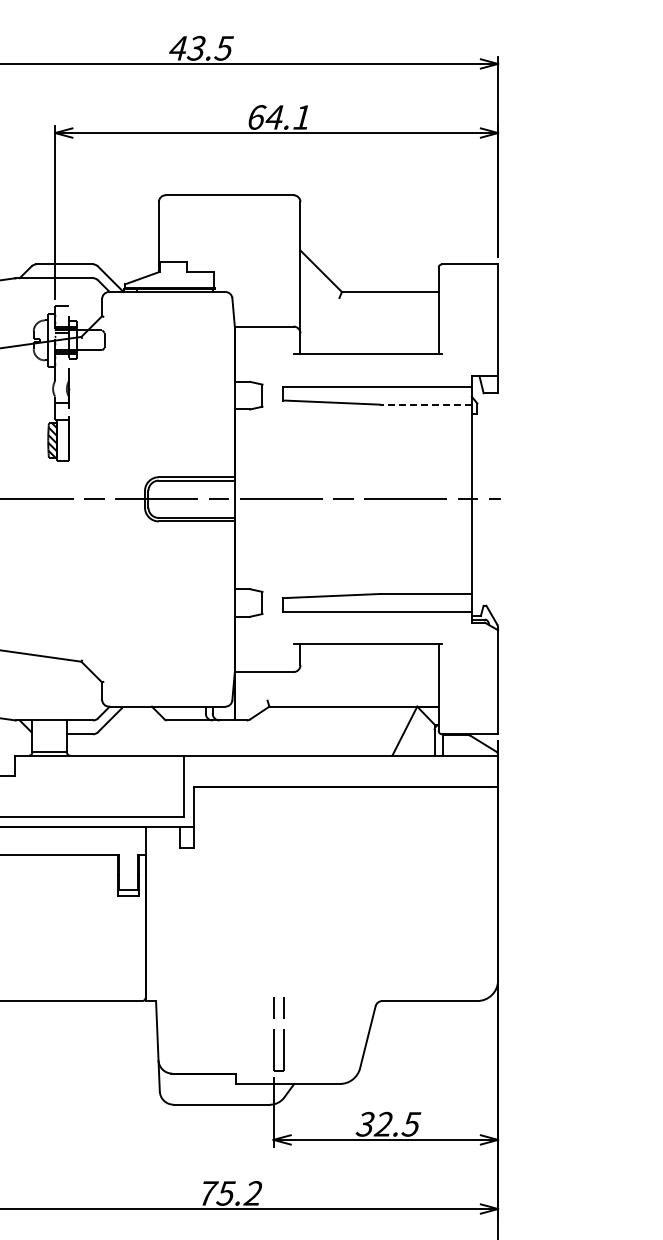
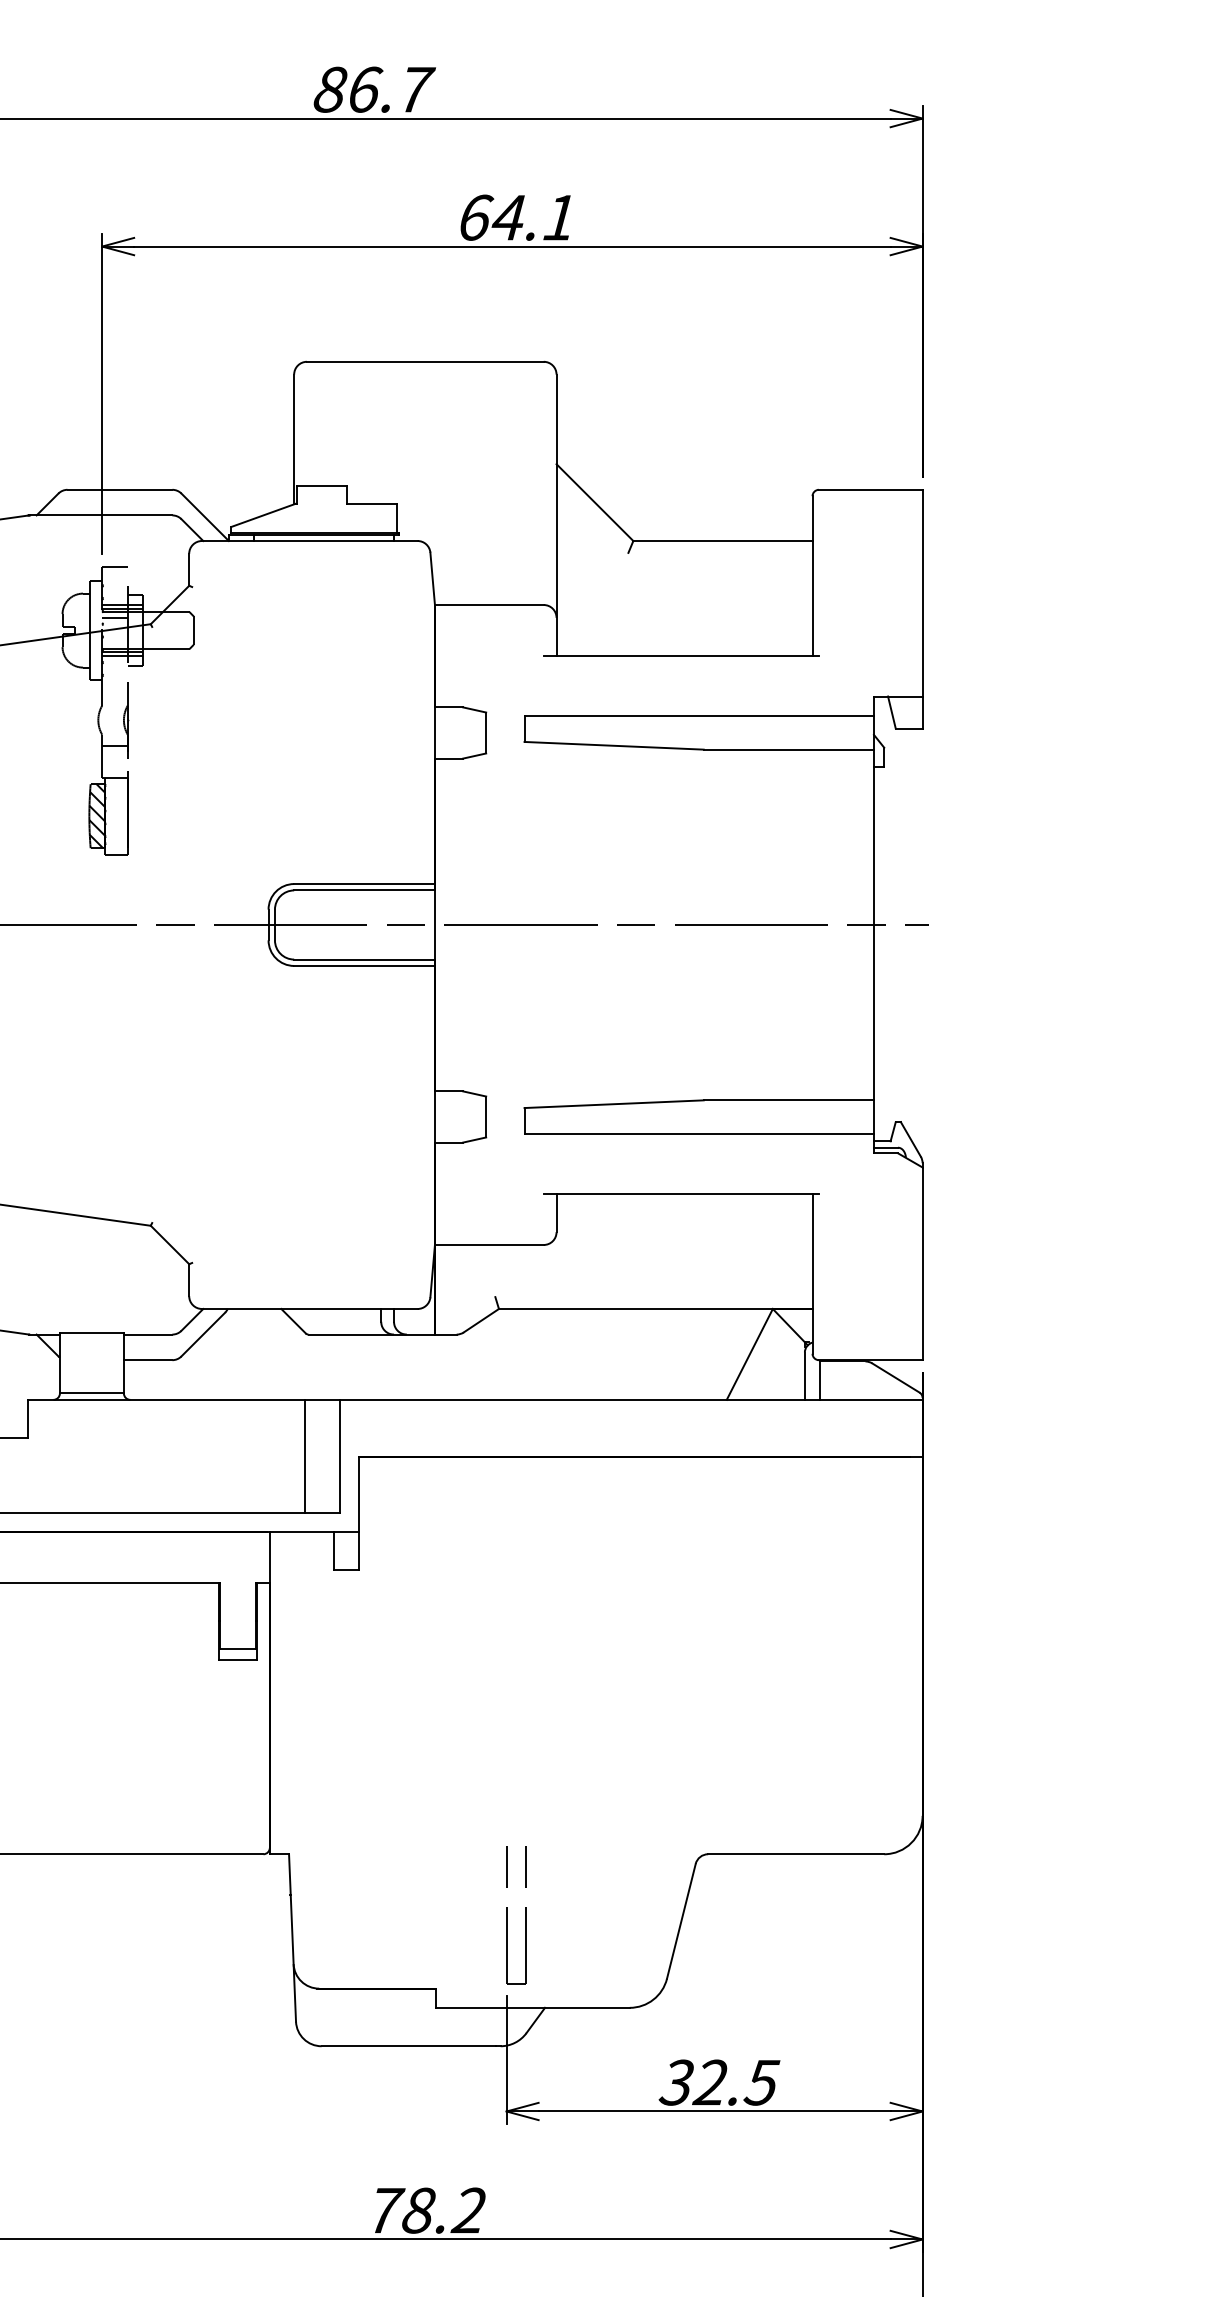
text: (202, 47) -> (375, 88), 43.5 -> 86.7
line: (425, 404) -> (788, 749), dashed -> solid
line: (164, 785) -> (304, 1455), added
text: (225, 1193) -> (417, 2210), 75.2 -> 78.2

